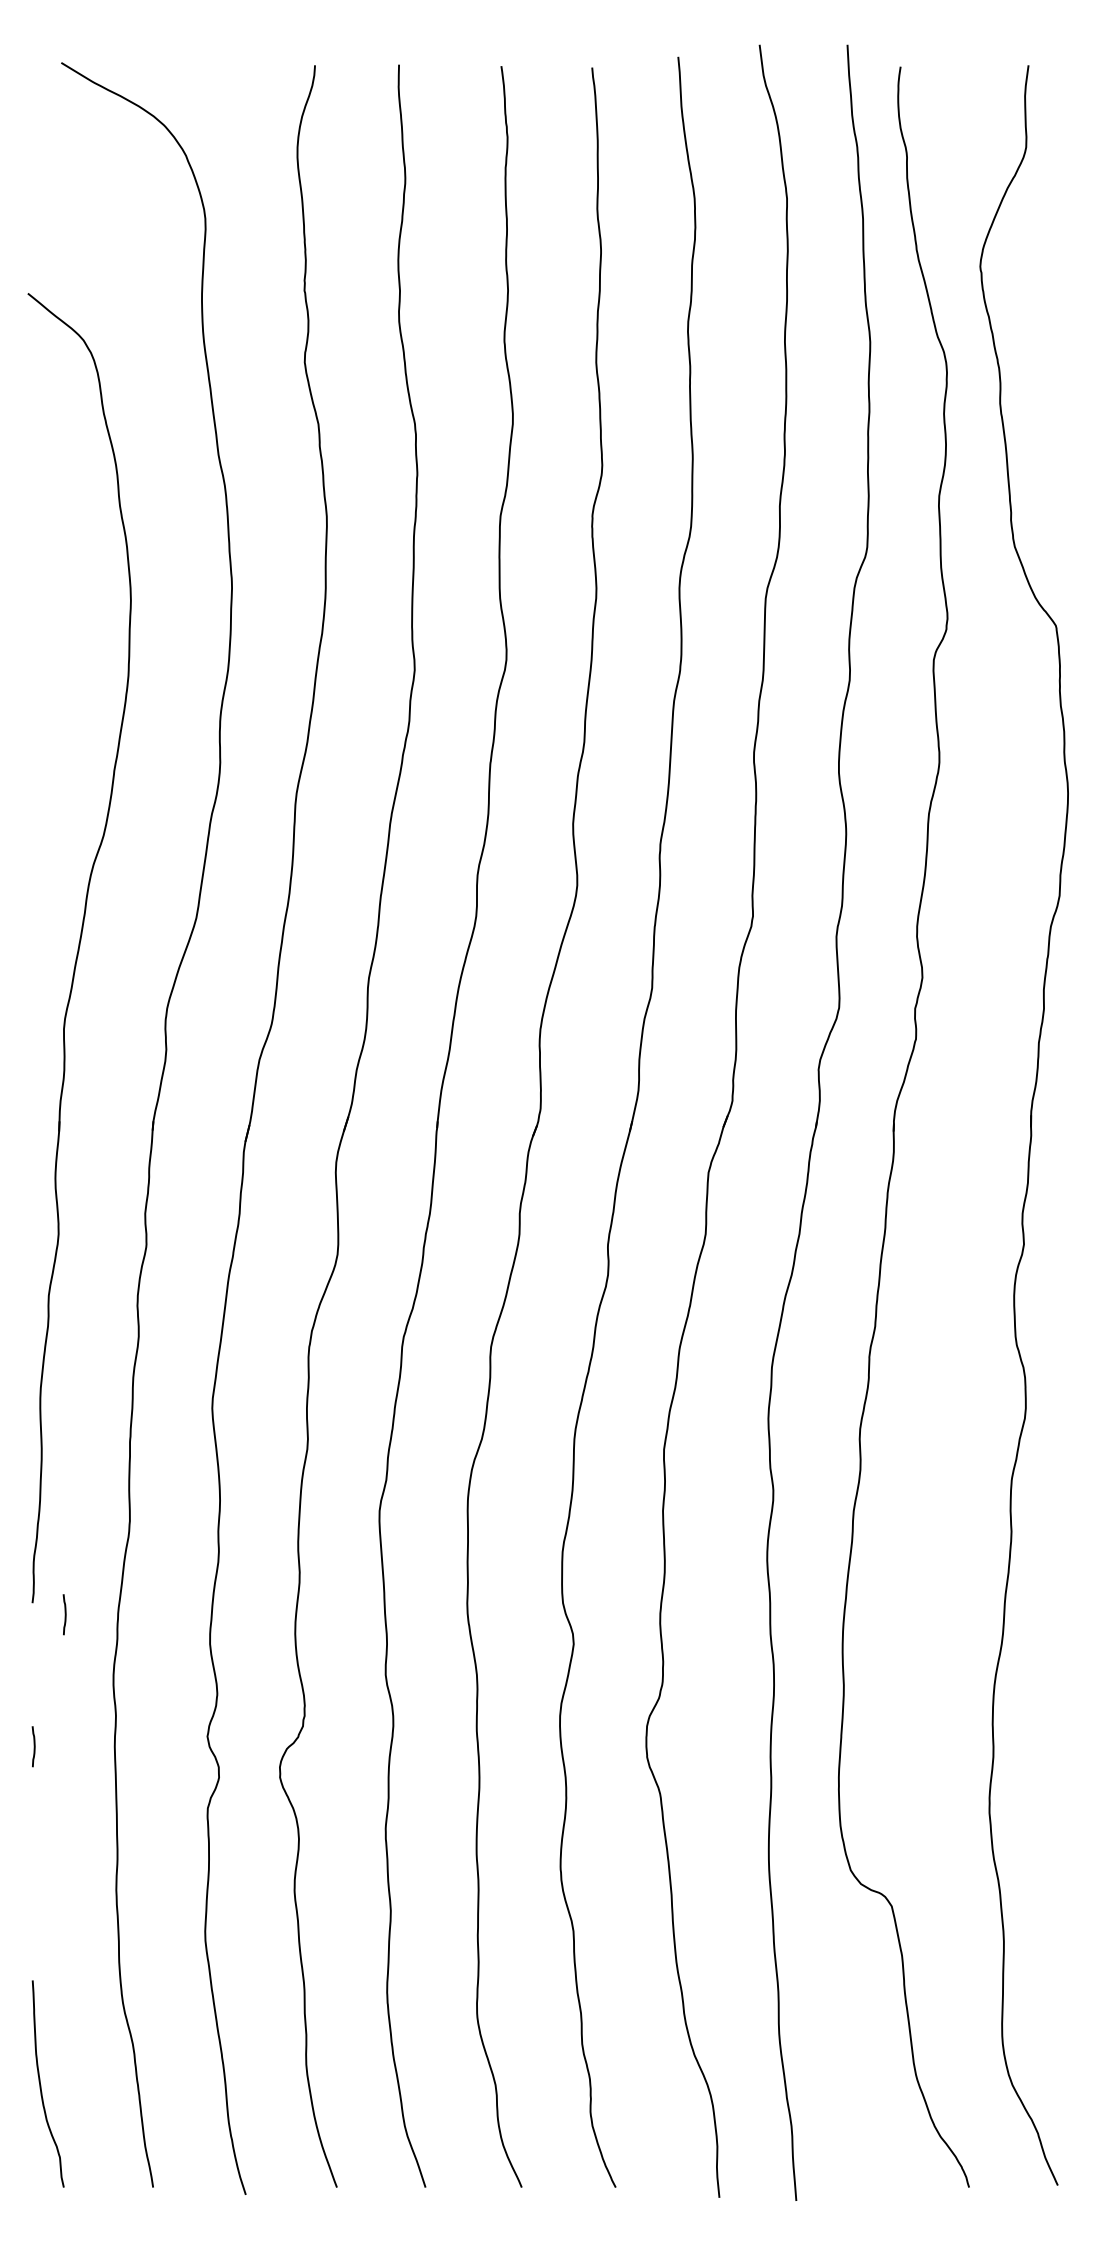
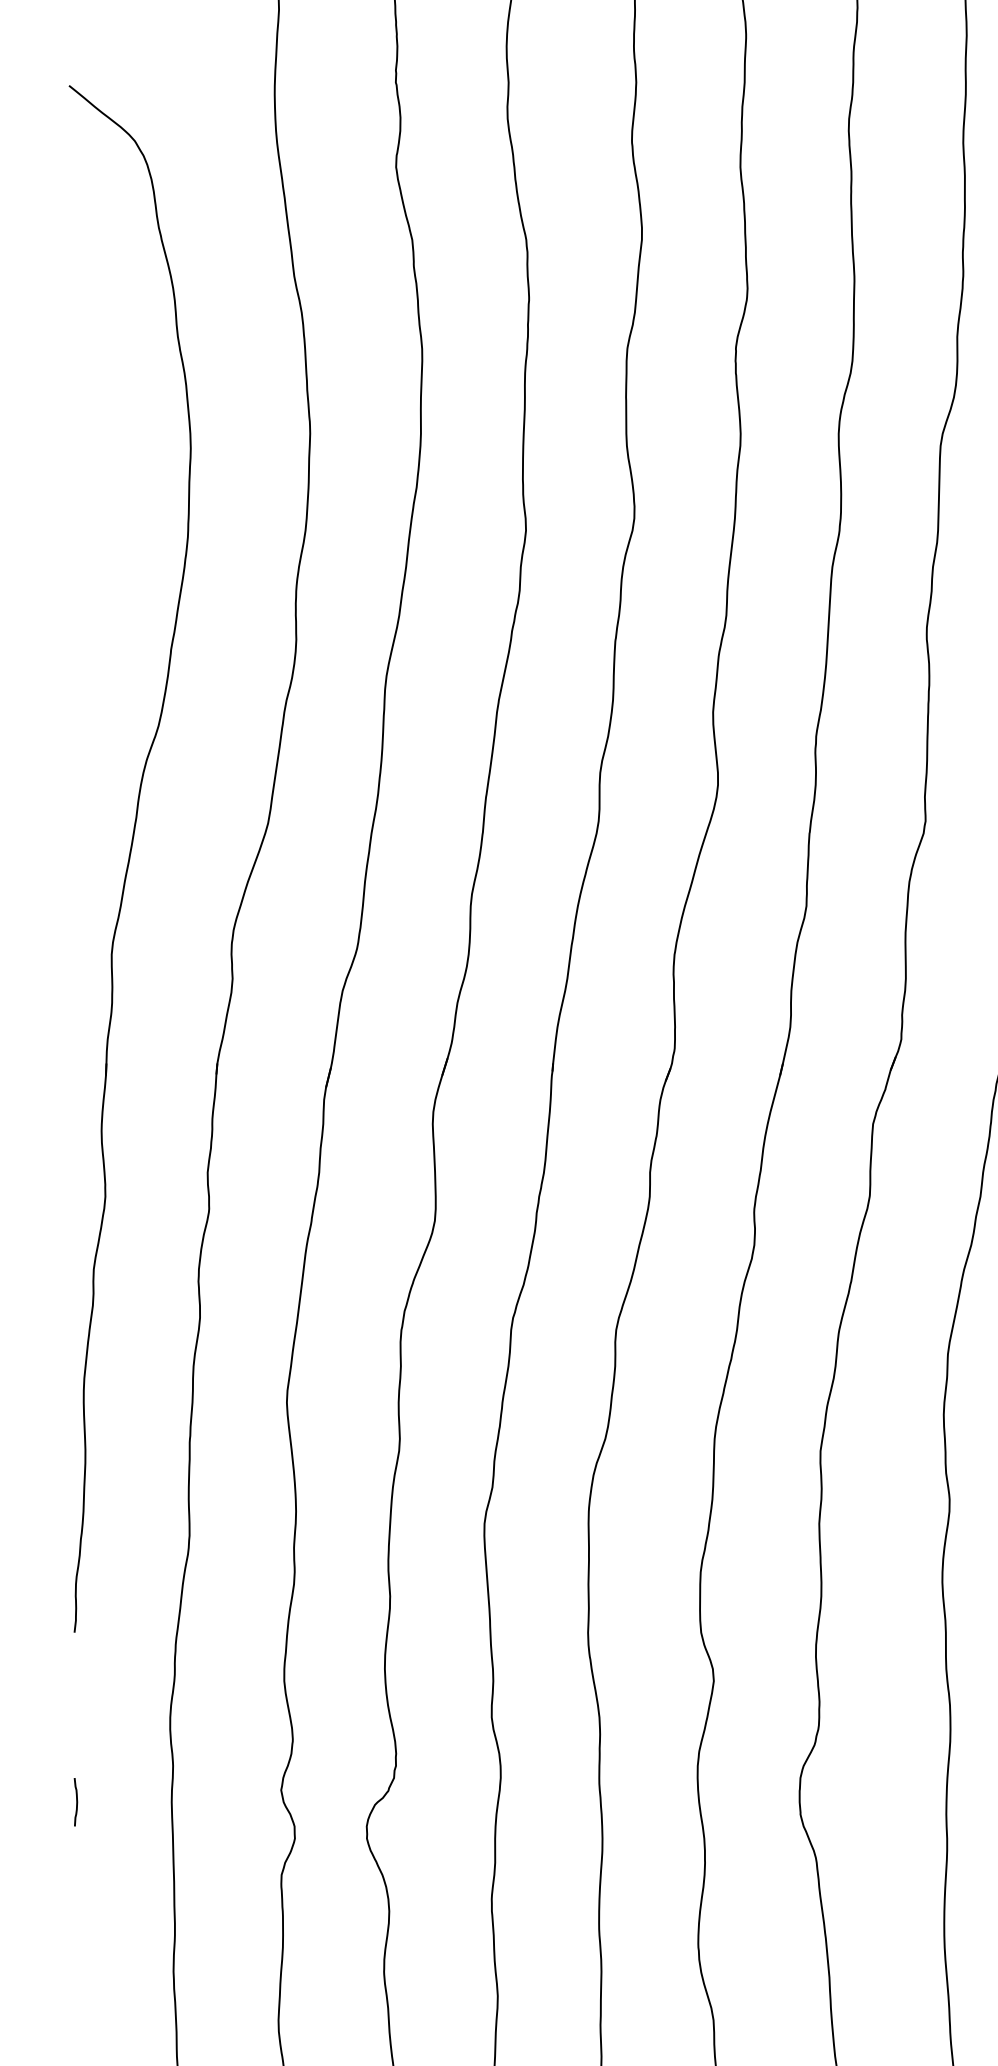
curve: (64, 1614) -> (112, 1646), removed

